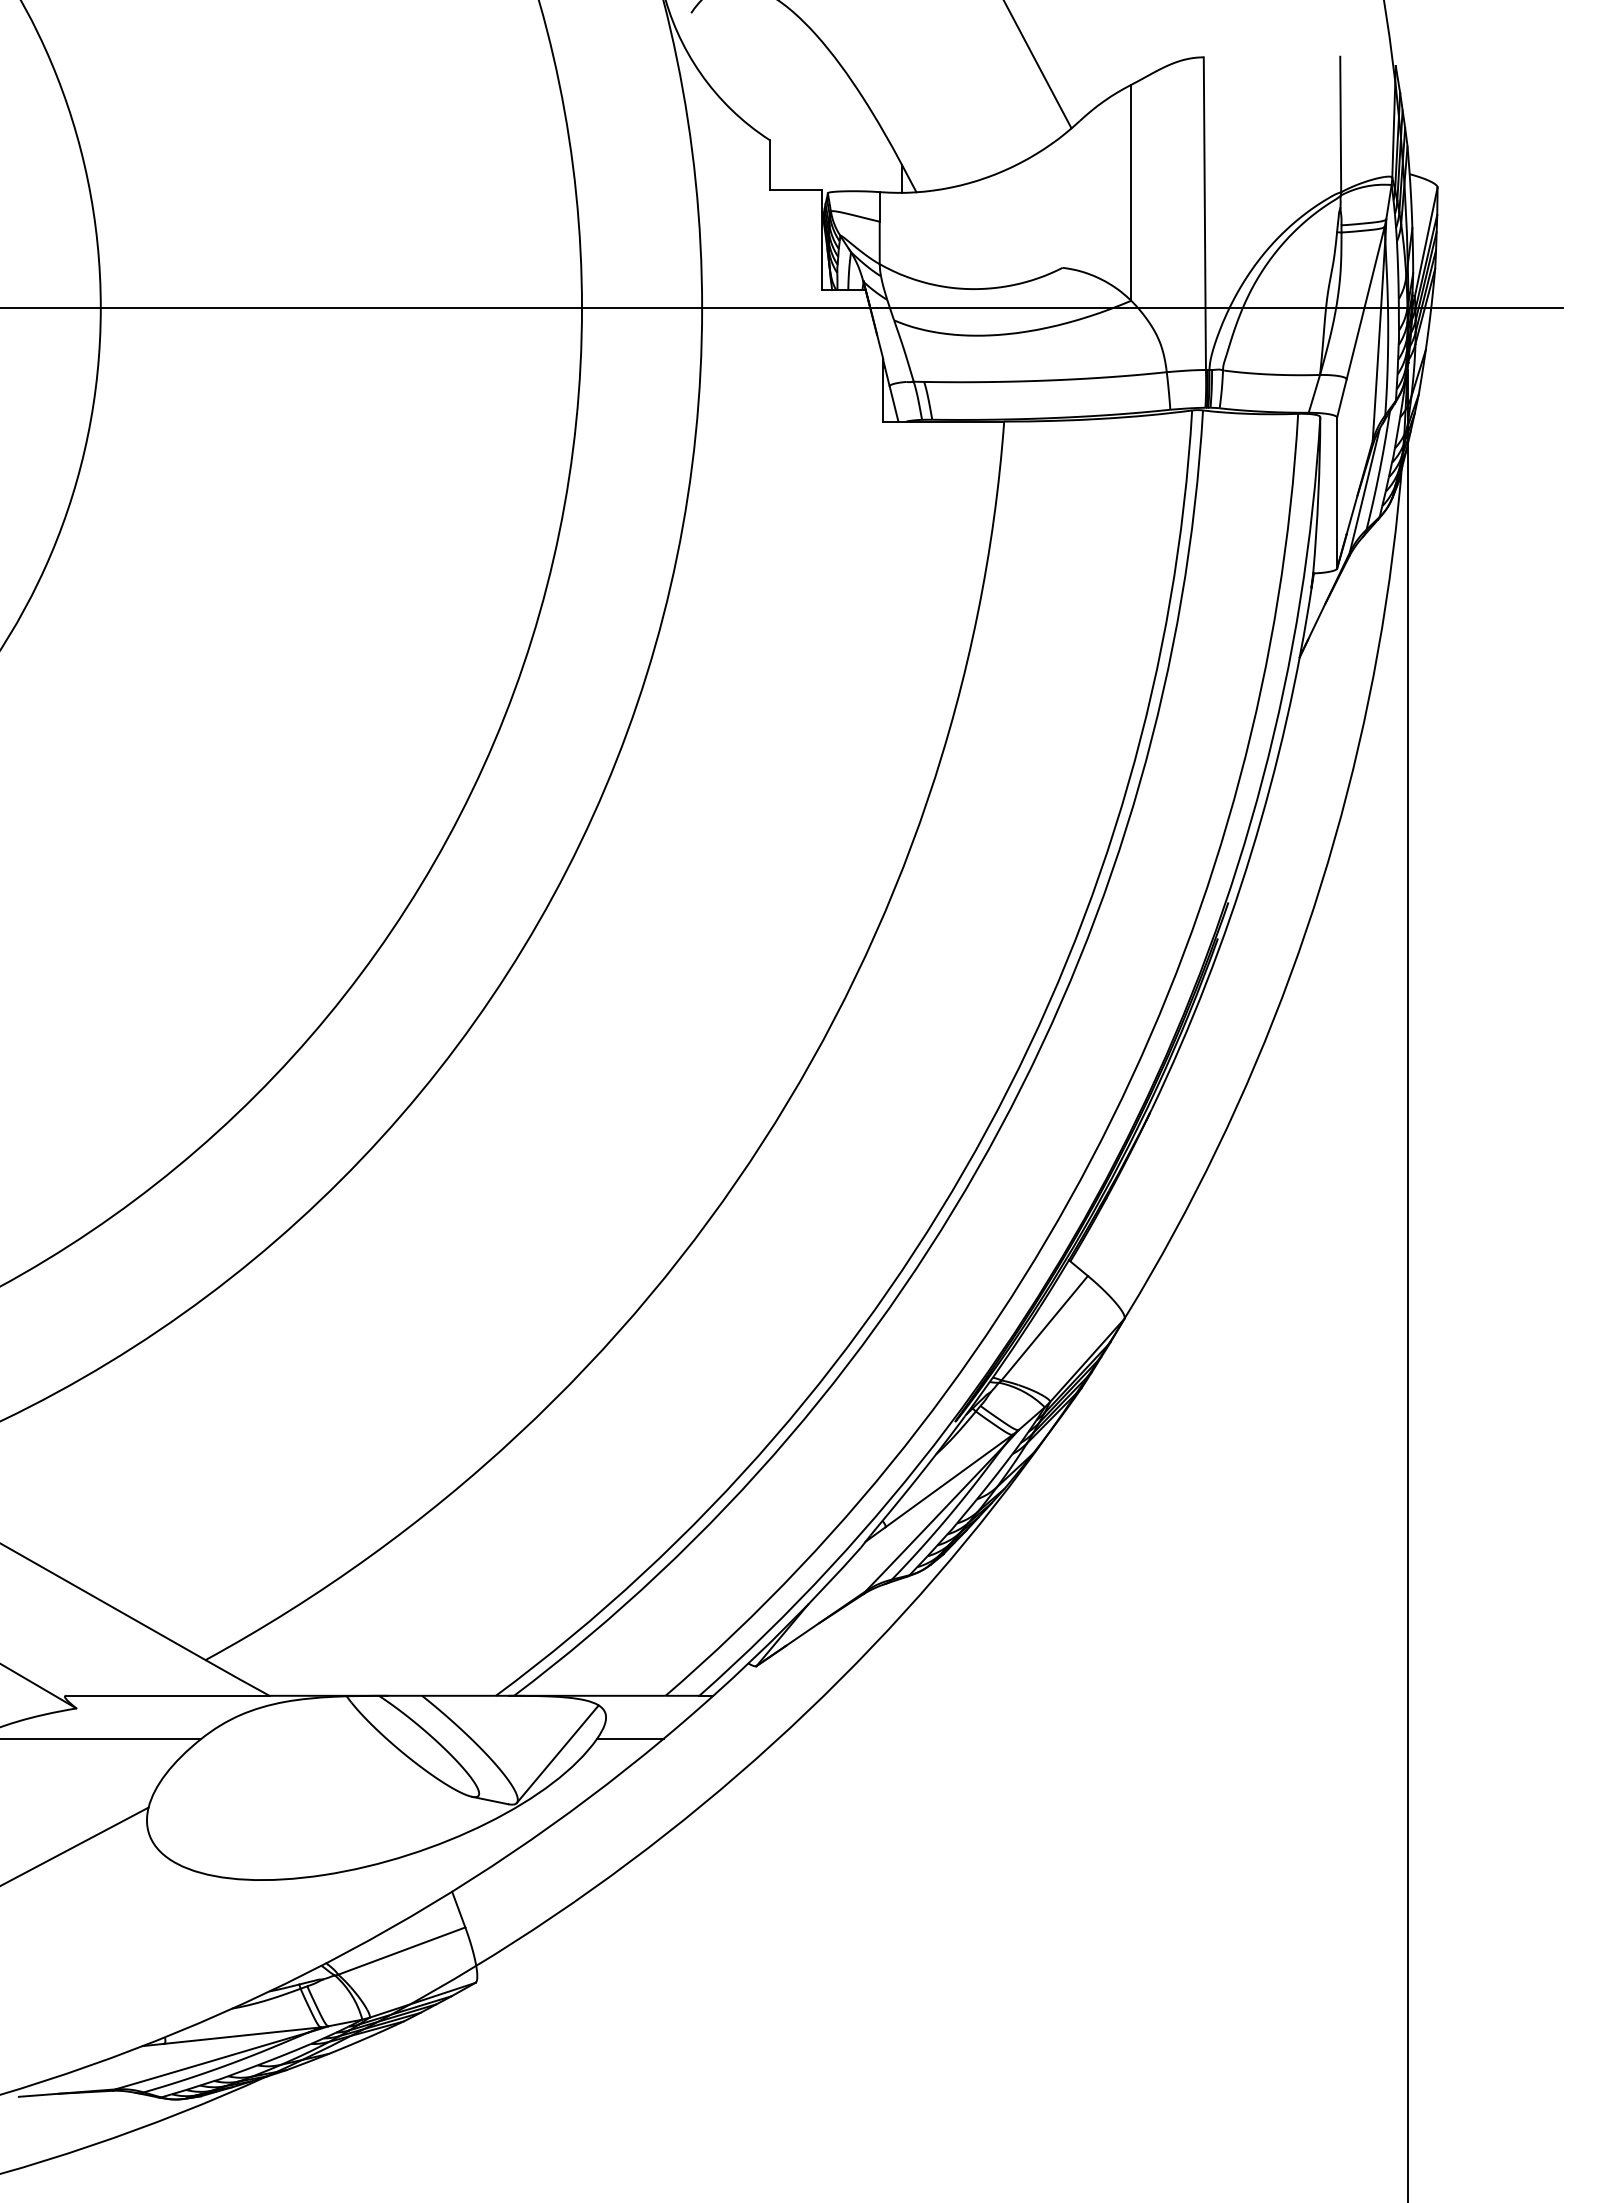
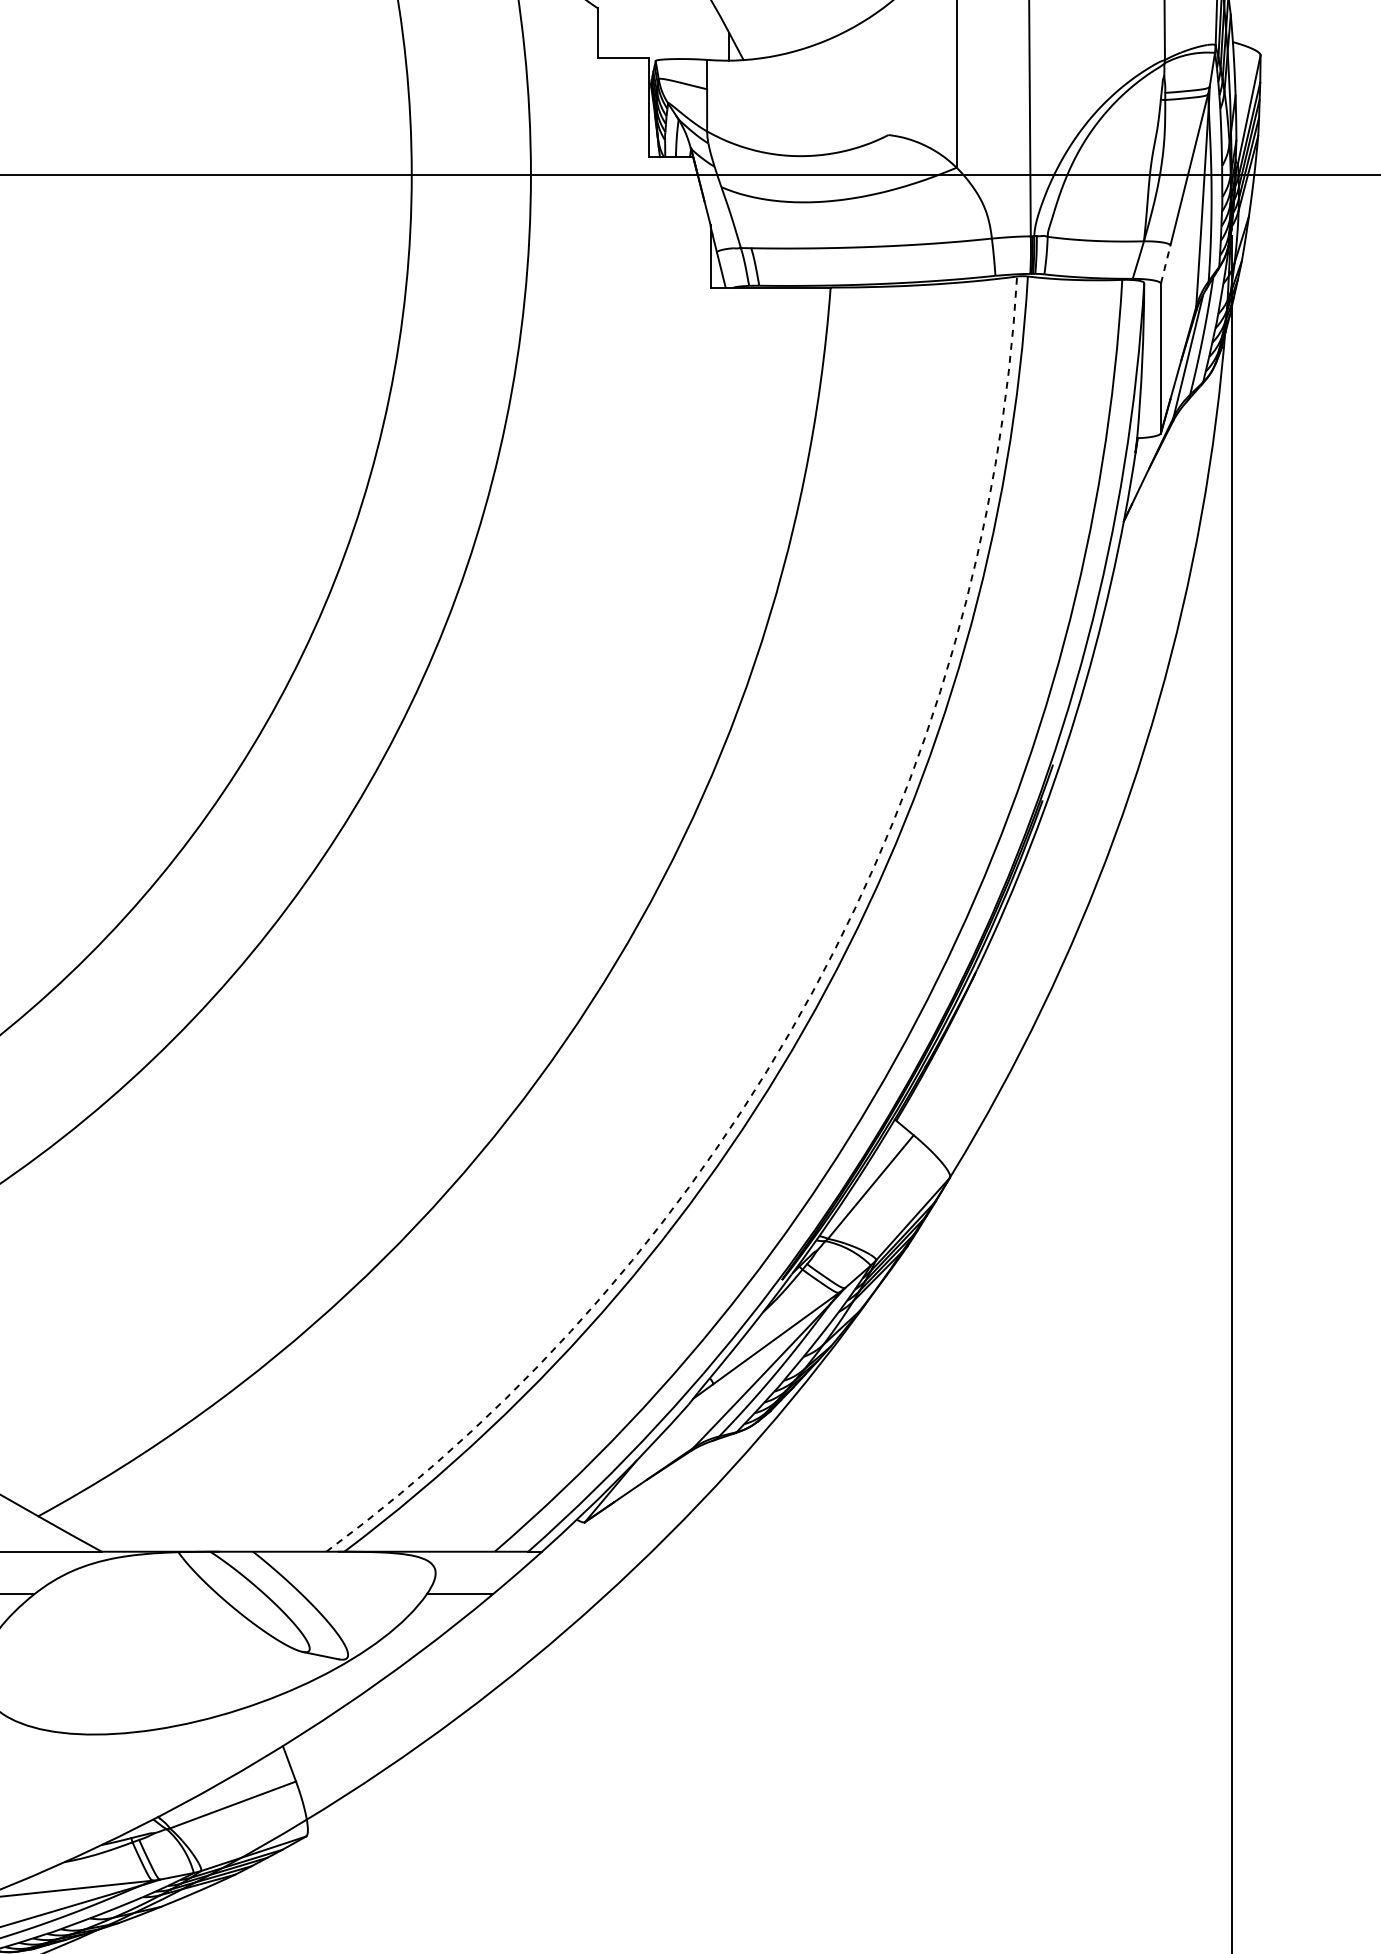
line: (1341, 398) -> (1165, 264), solid -> dashed
arc: (986, 1130) -> (813, 990), solid -> dashed
line: (557, 1753) -> (387, 1608), removed

